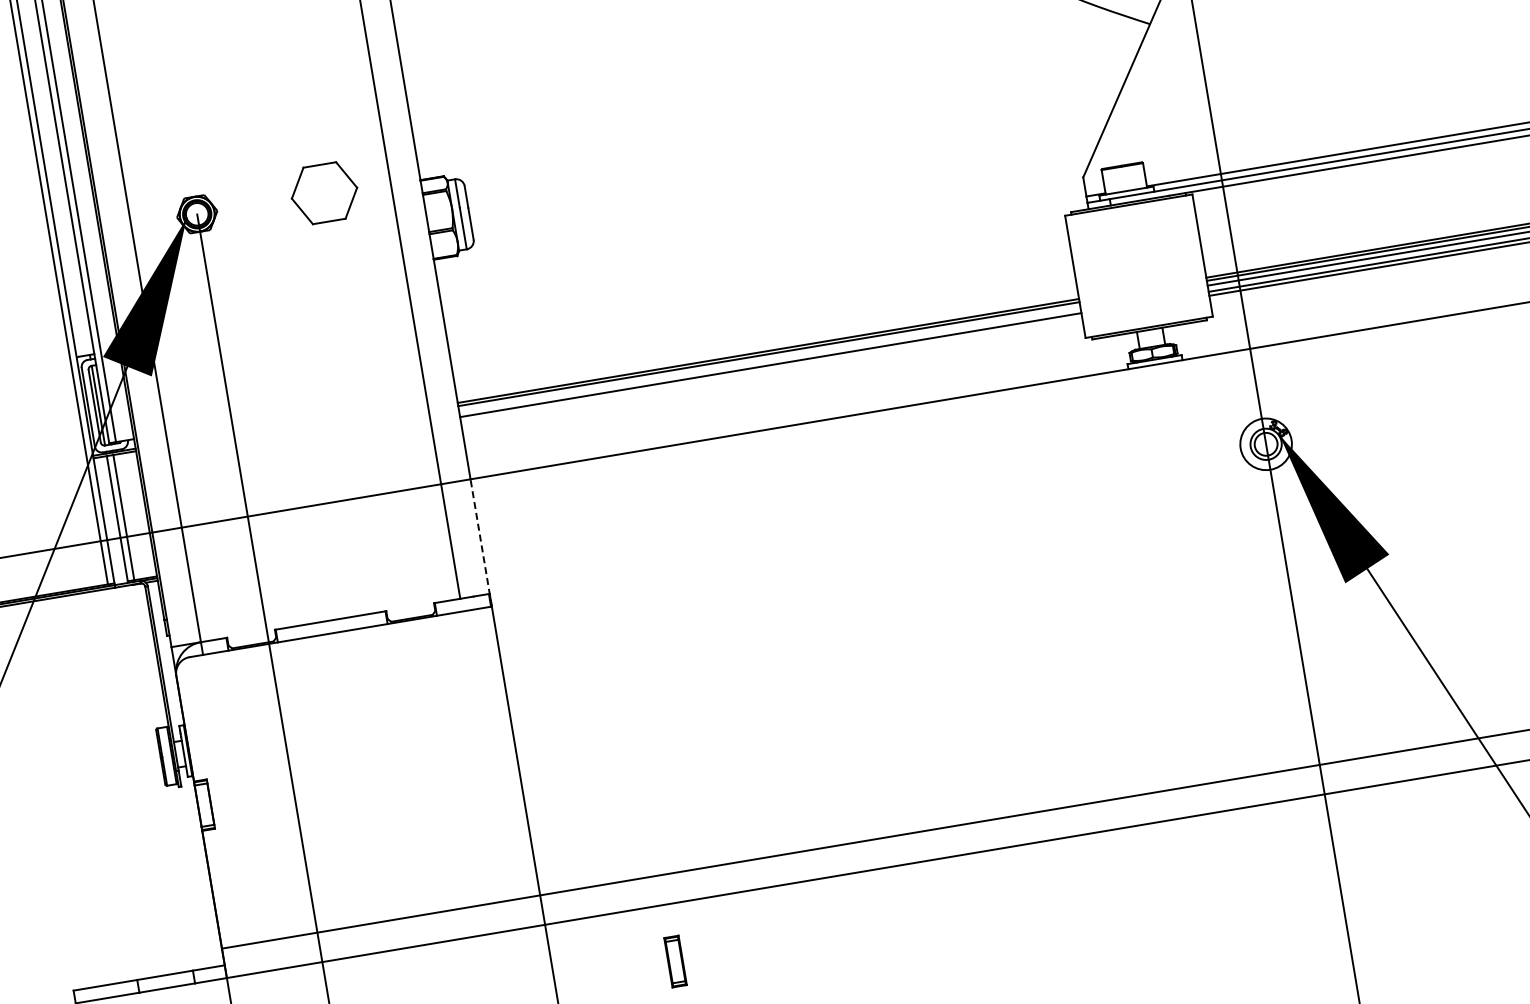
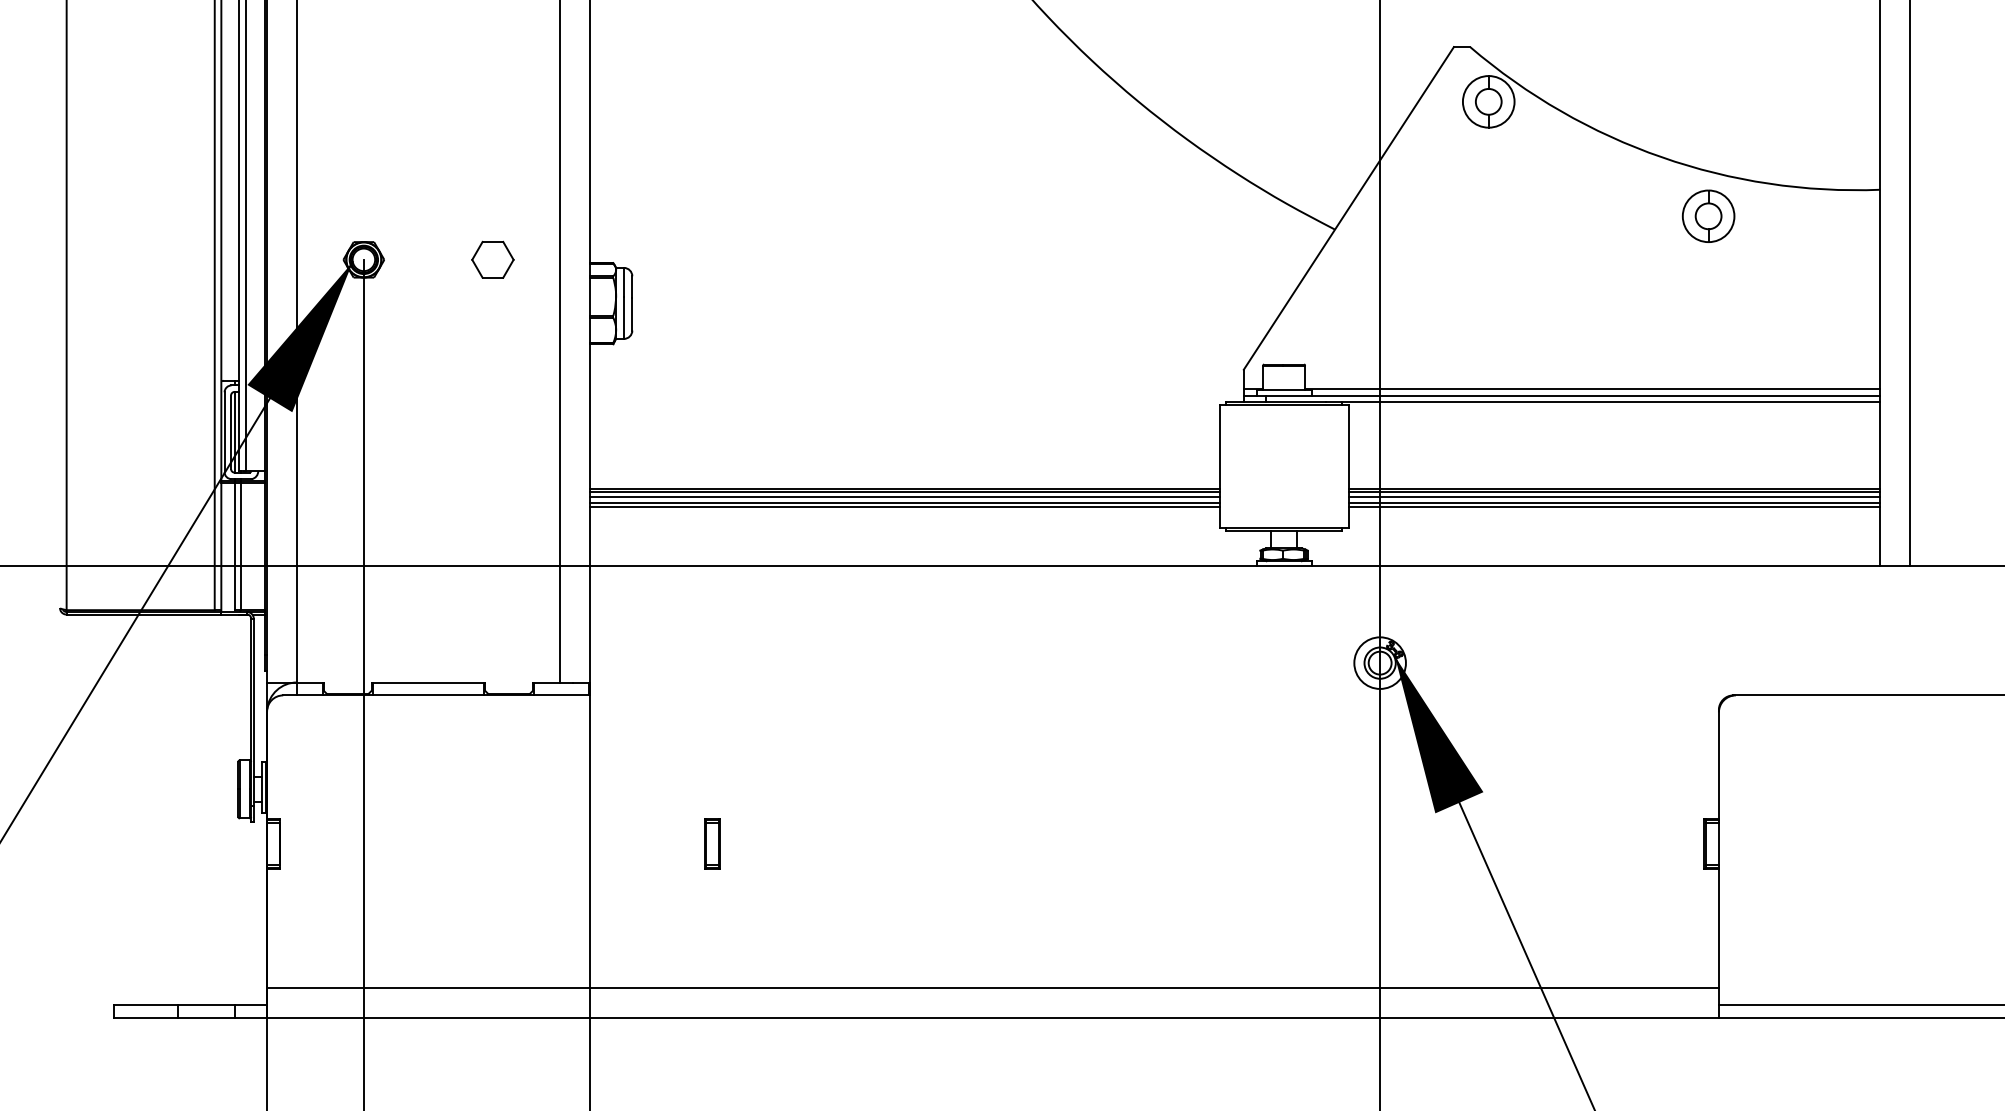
part: (324, 192) -> (492, 259), size x0.62
line: (769, 358) -> (904, 496), added
line: (771, 369) -> (904, 507), added
line: (480, 542) -> (589, 630), dashed -> solid
part: (675, 961) -> (712, 843), moved

